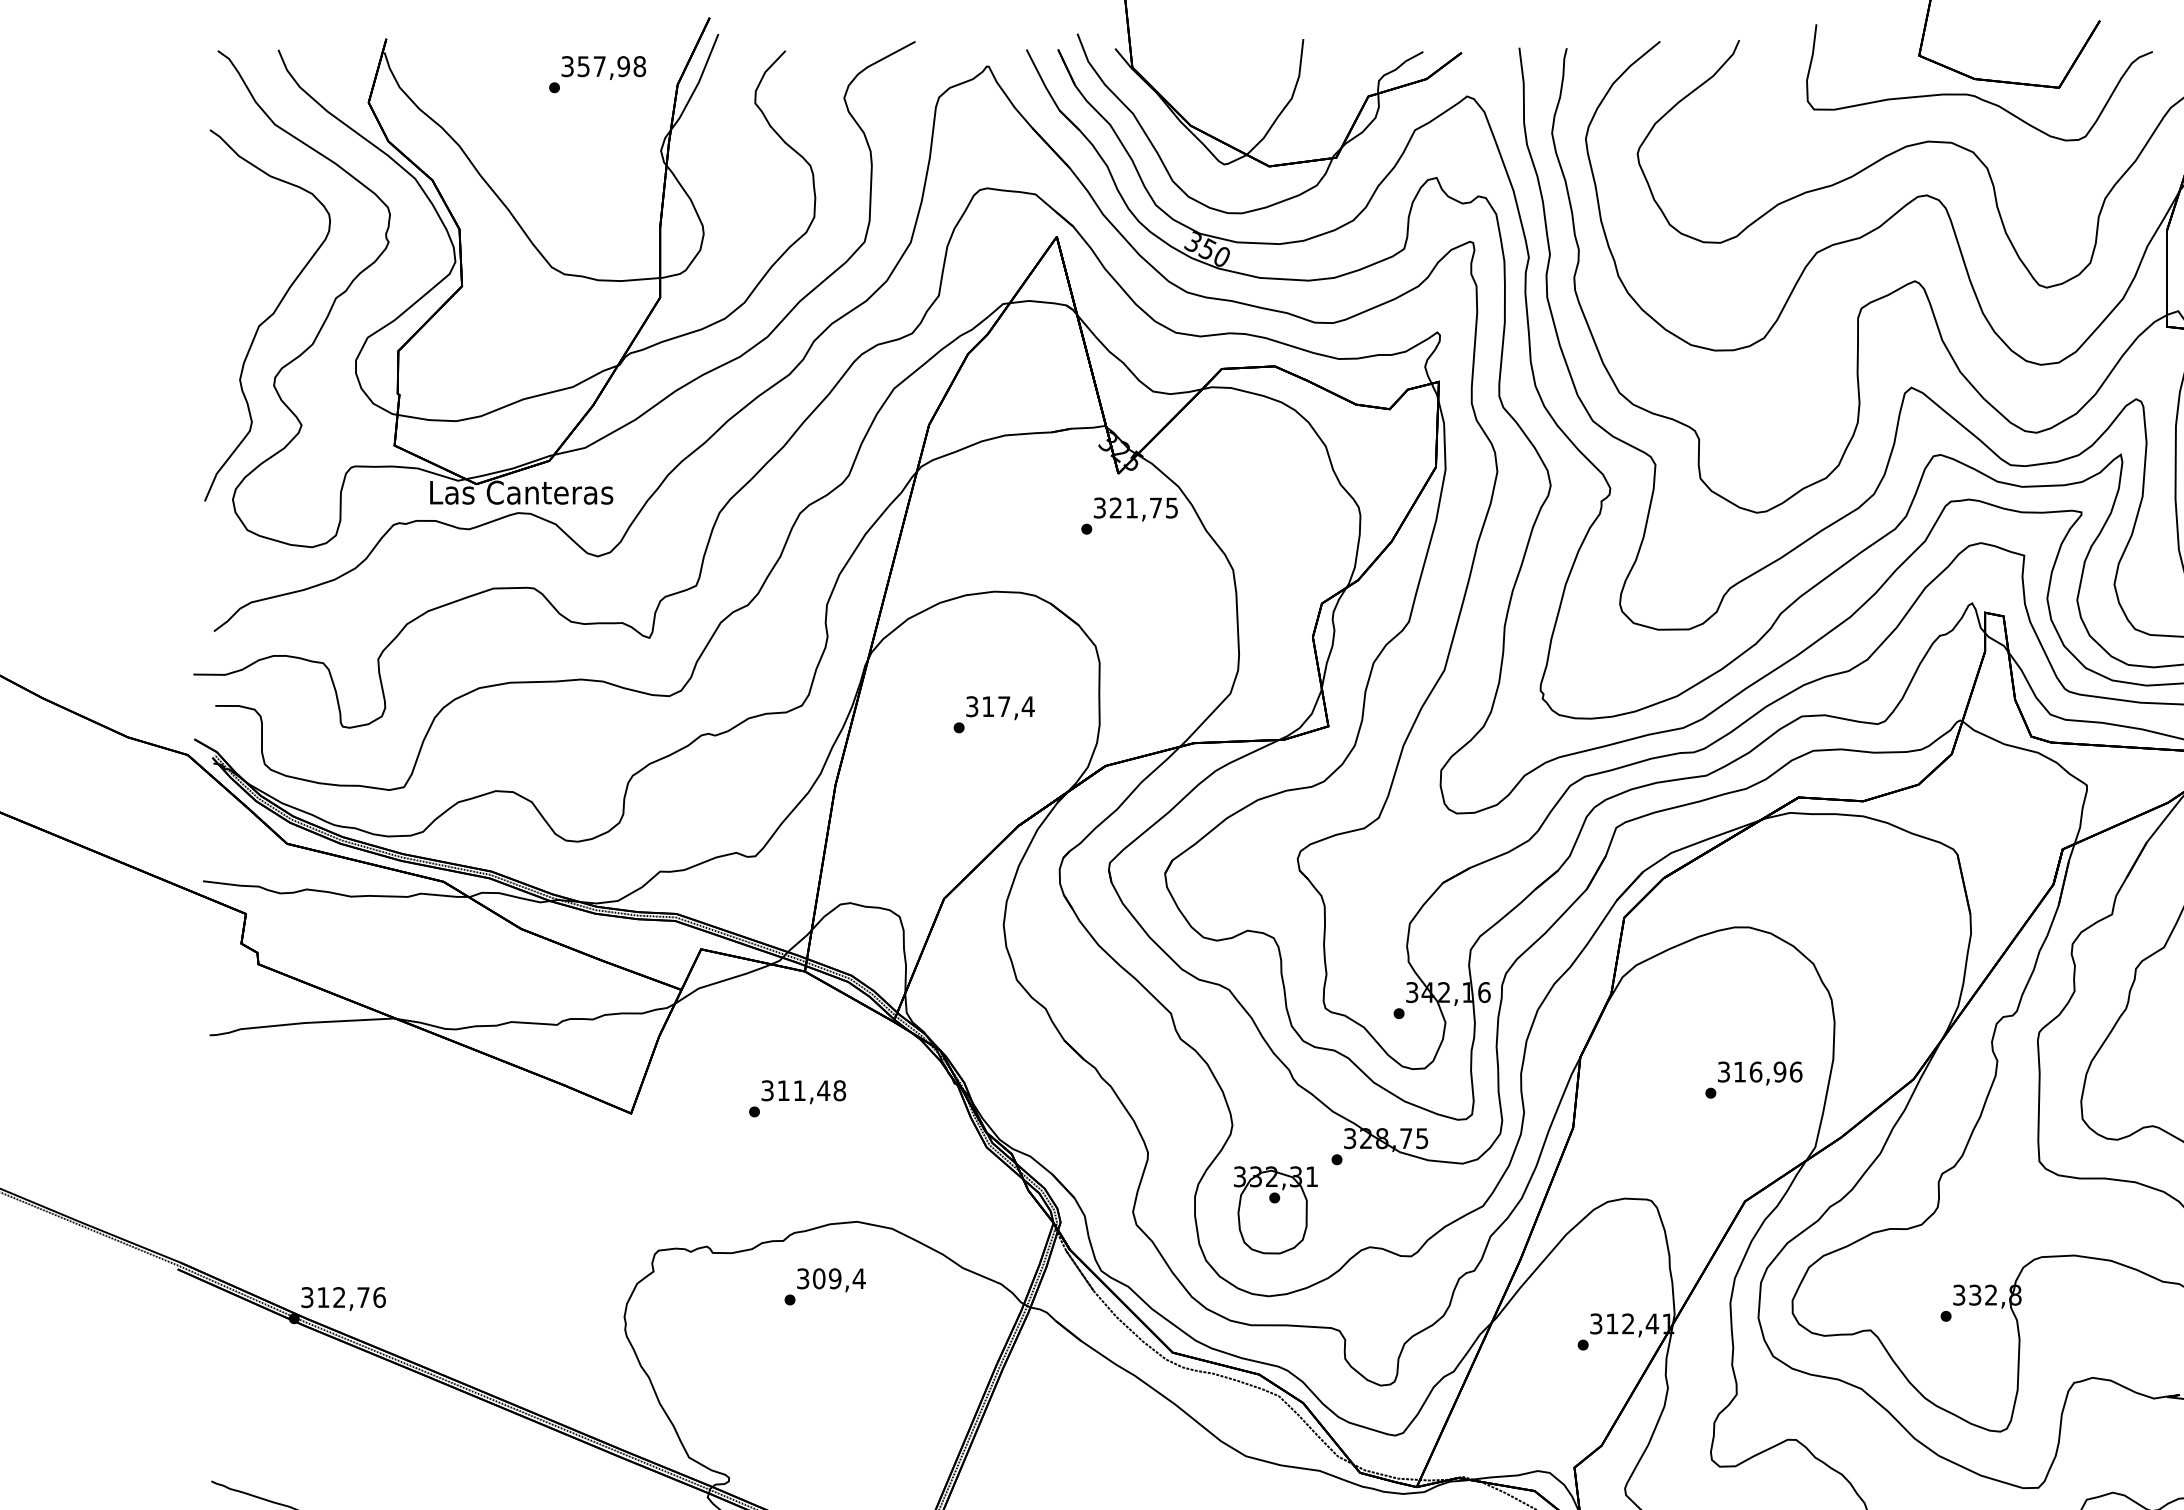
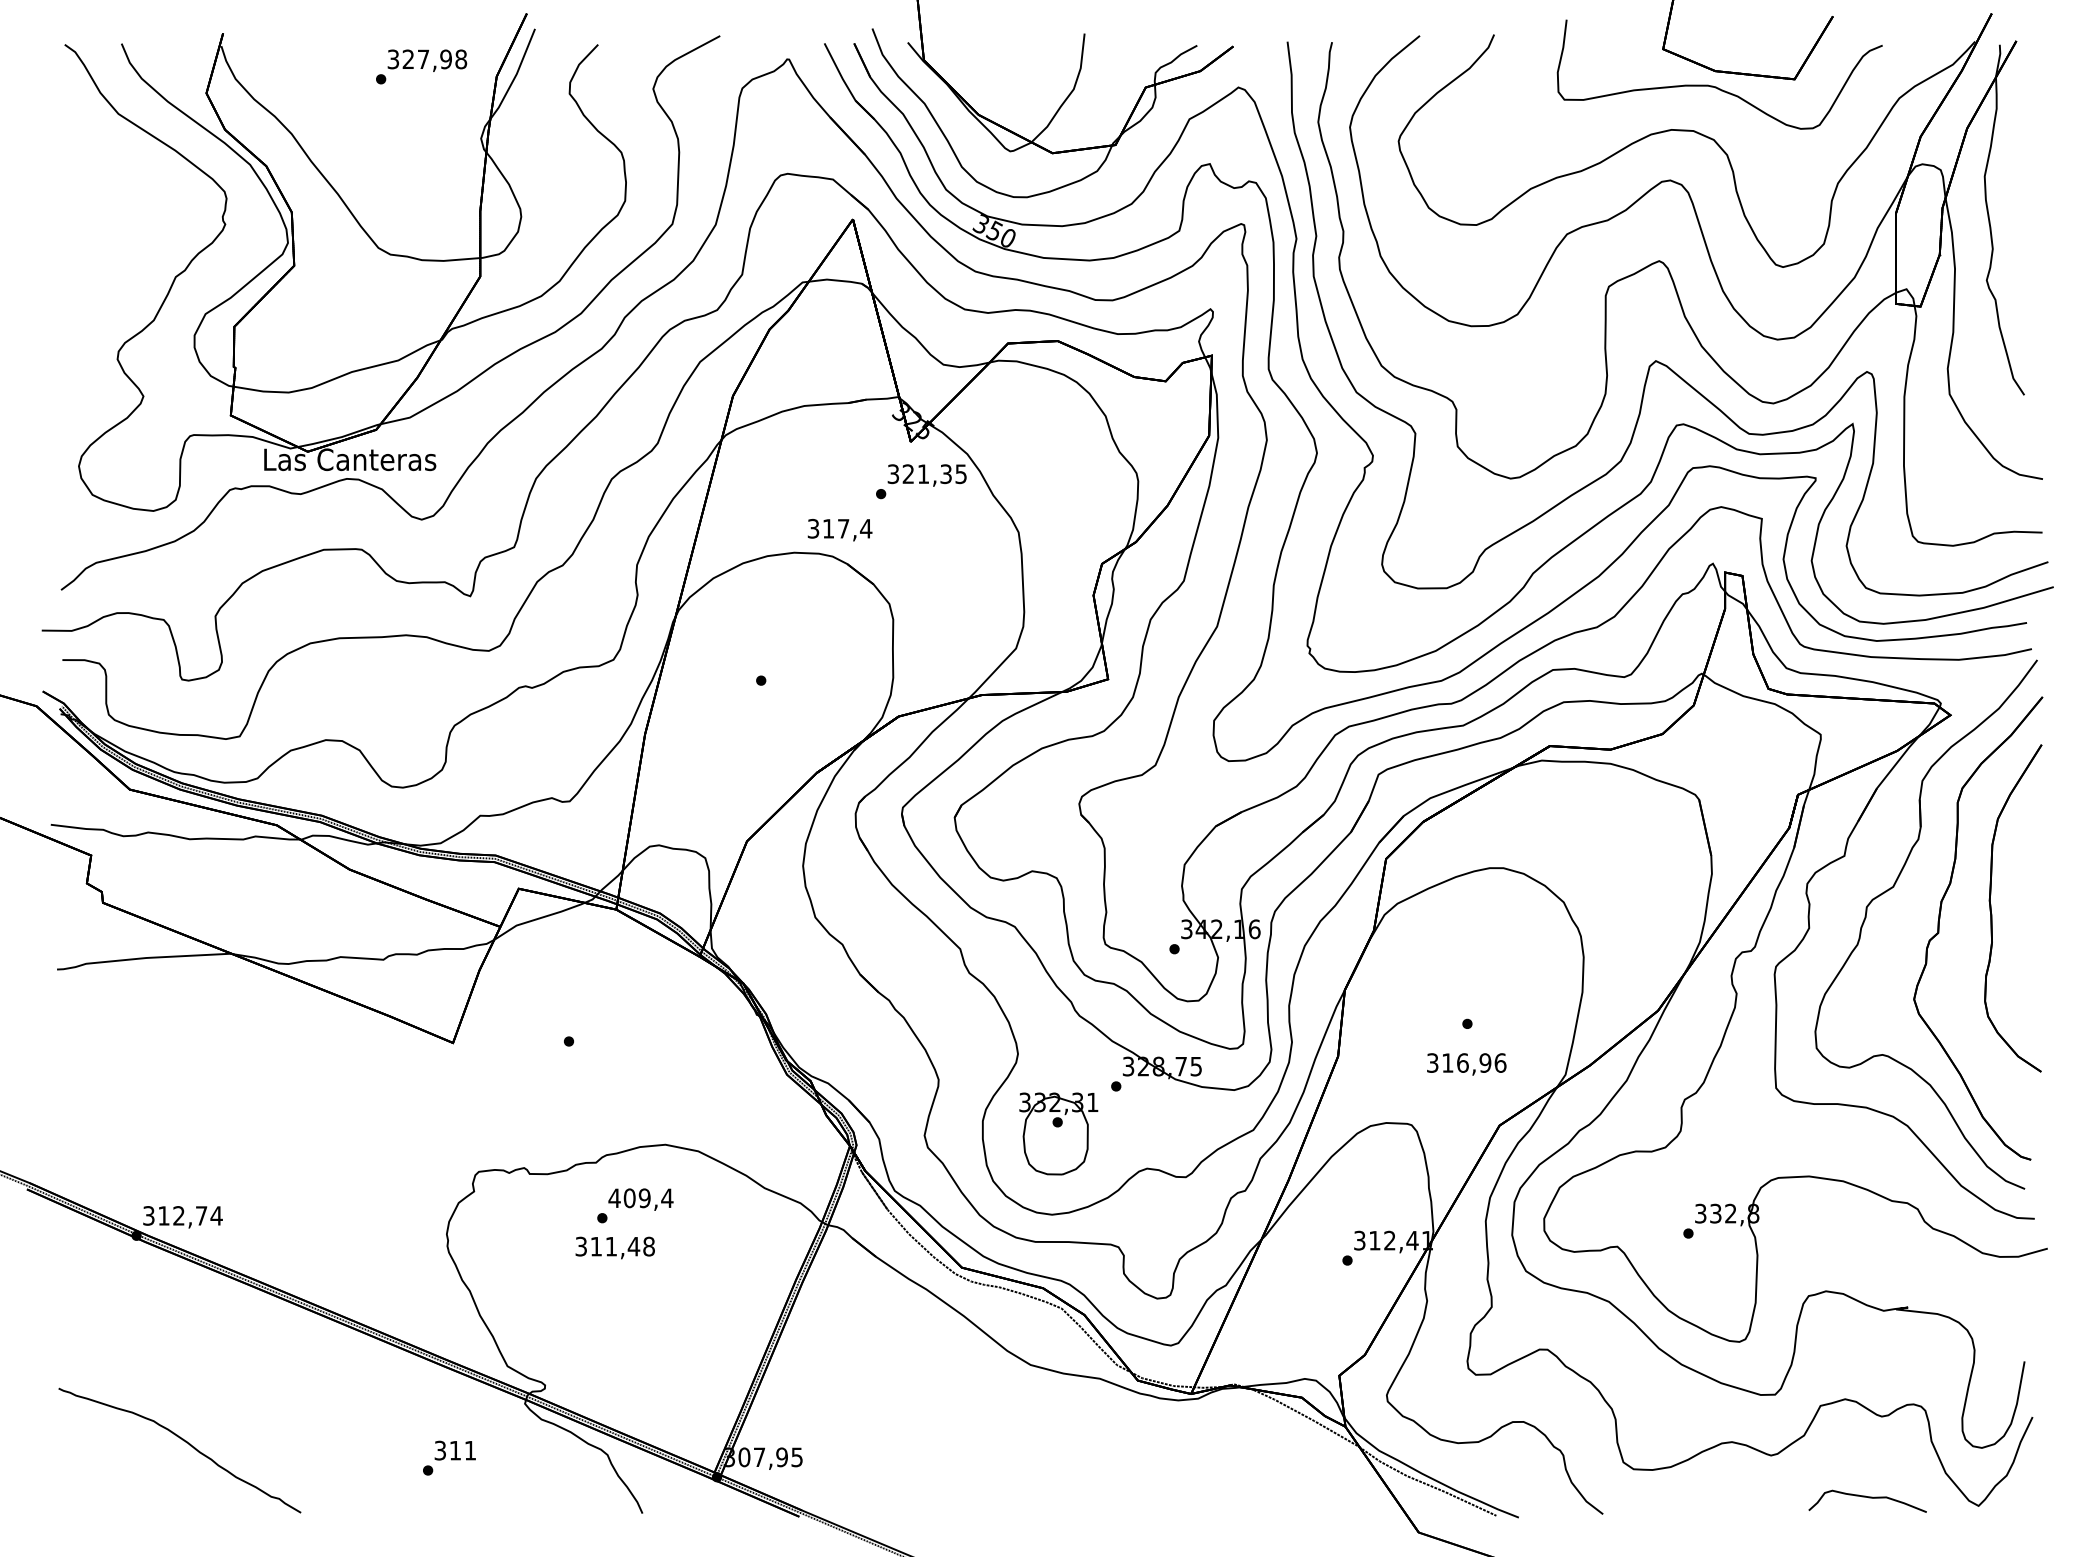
text: (582, 66) -> (407, 59), 357,98 -> 327,98
curve: (268, 316) -> (112, 294), removed
text: (1155, 508) -> (945, 474), 321,75 -> 321,35
text: (999, 708) -> (839, 530), moved
text: (1759, 1073) -> (1466, 1064), moved
text: (802, 1091) -> (614, 1247), moved
text: (802, 1279) -> (614, 1198), 309,4 -> 409,4
text: (379, 1297) -> (216, 1215), 312,76 -> 312,74

